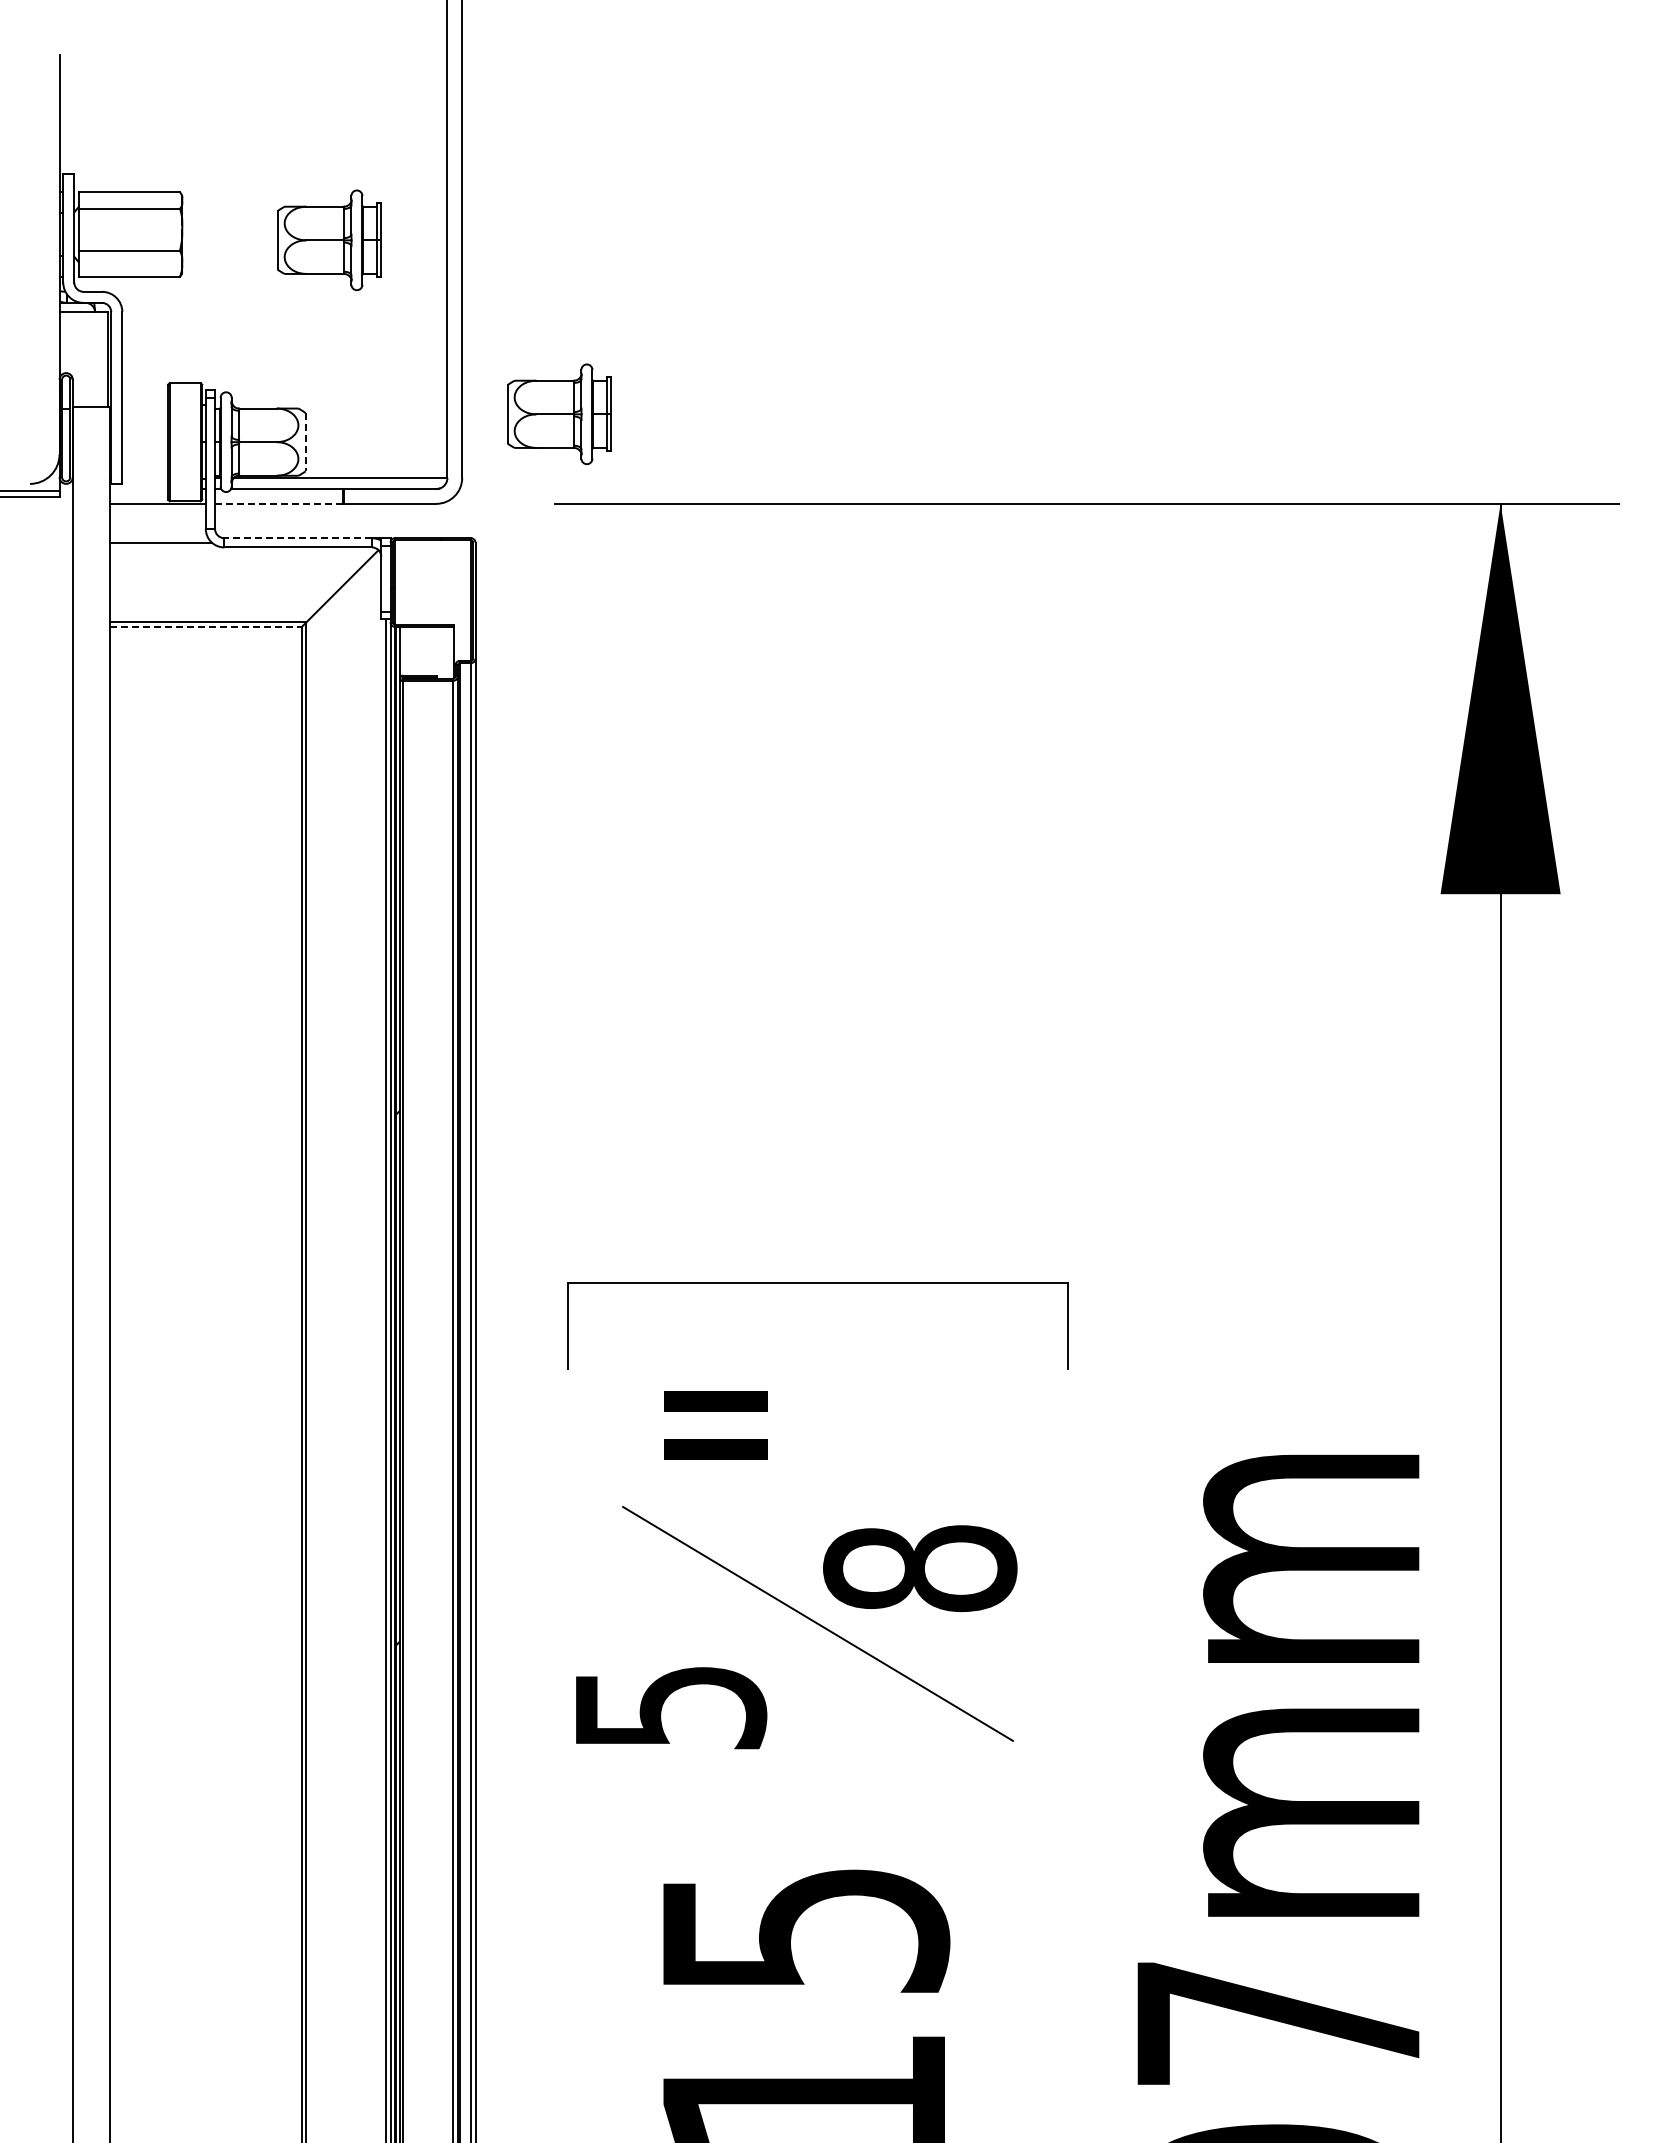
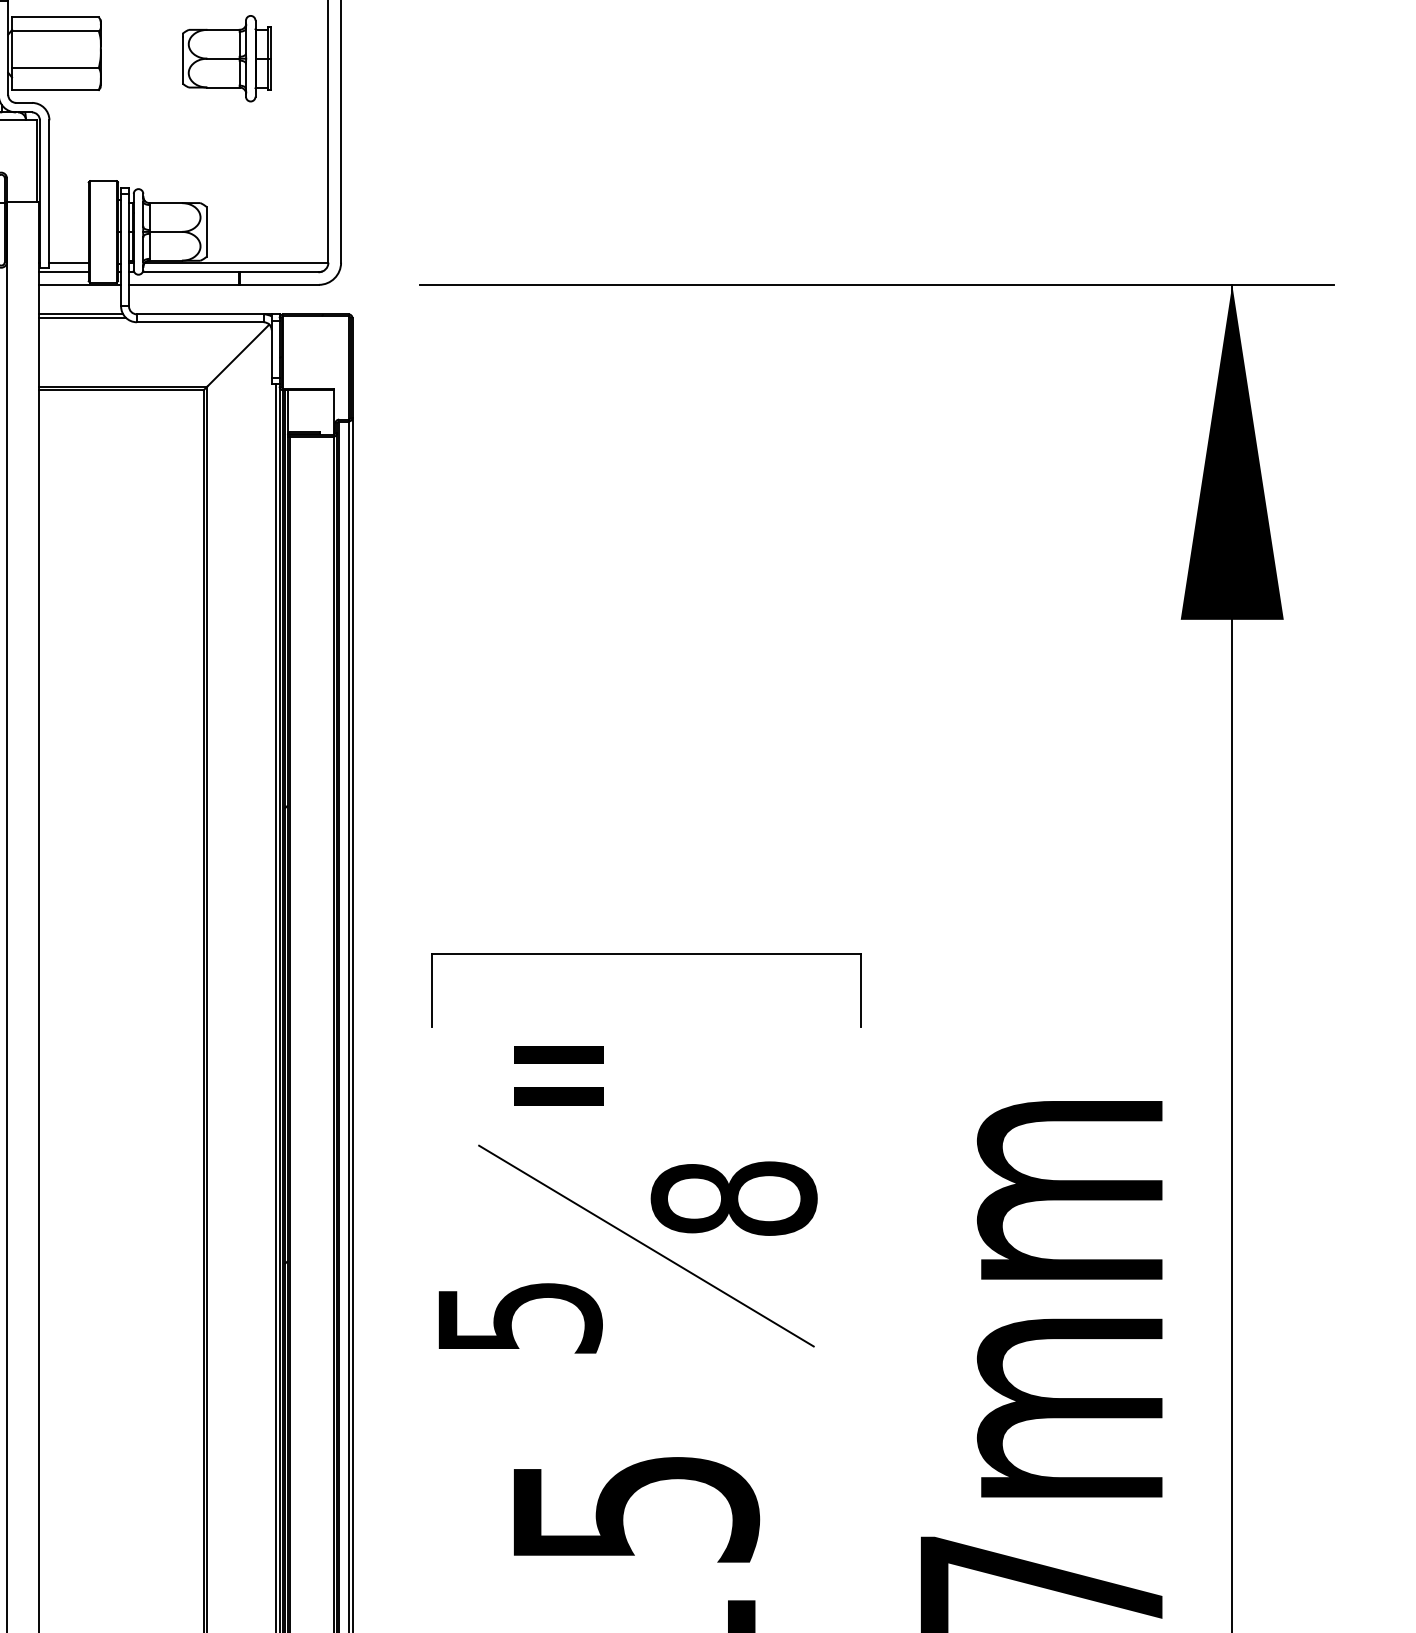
part: (559, 414) -> (424, 208), removed
line: (305, 442) -> (206, 232), dashed -> solid
line: (145, 478) -> (69, 263), added
line: (138, 489) -> (63, 272), added
line: (279, 503) -> (184, 284), dashed -> solid
line: (158, 538) -> (80, 314), added
line: (298, 538) -> (200, 314), dashed -> solid
line: (206, 626) -> (121, 390), dashed -> solid

